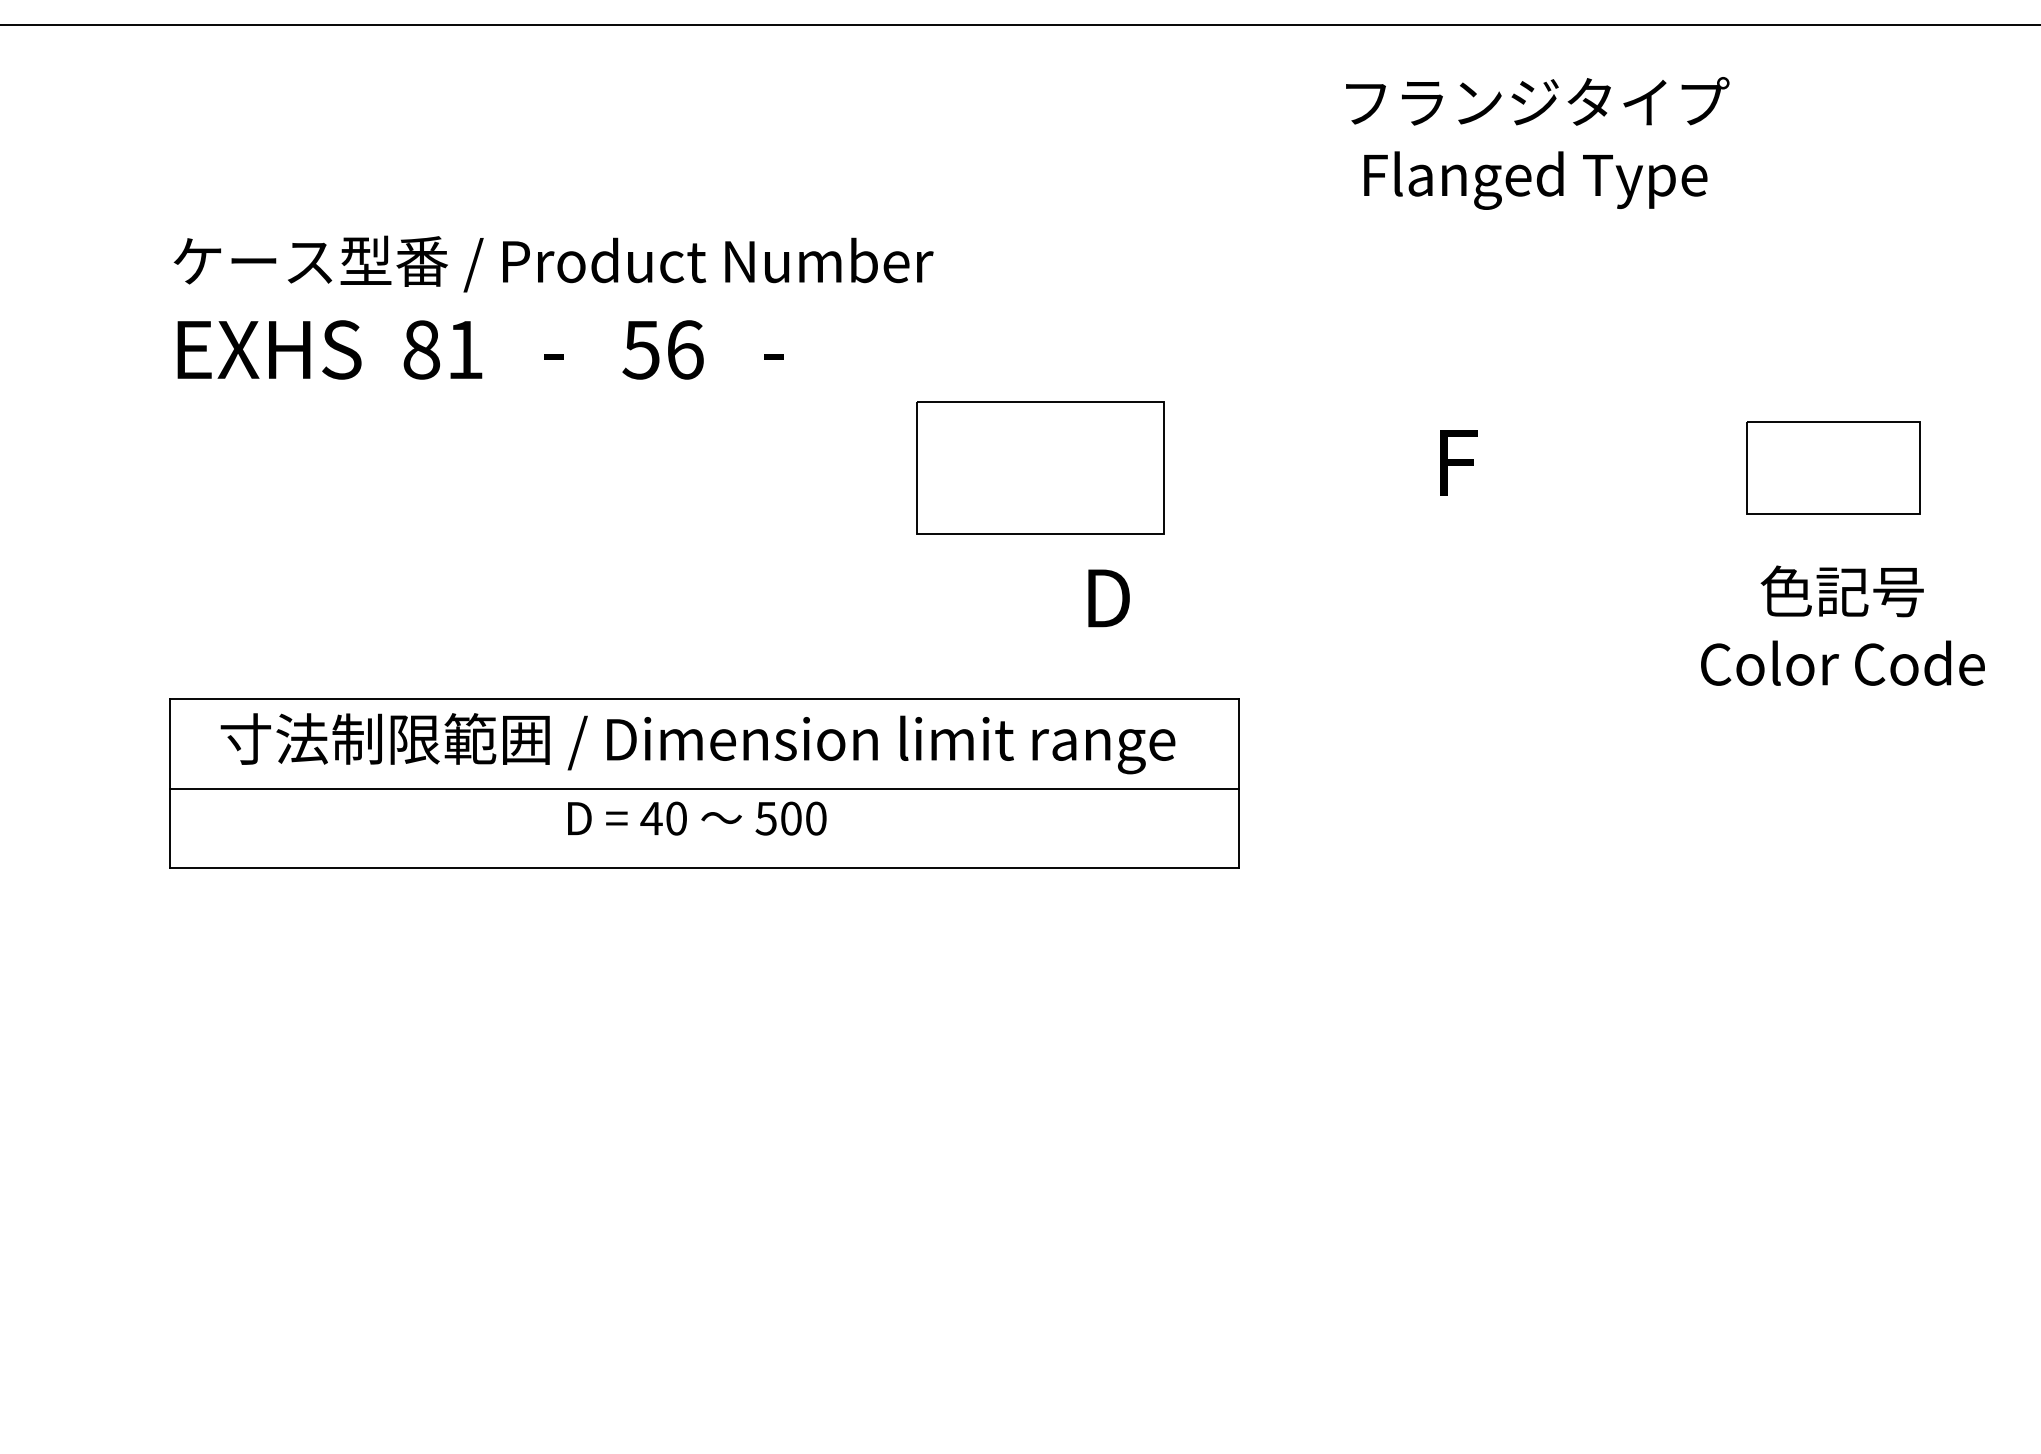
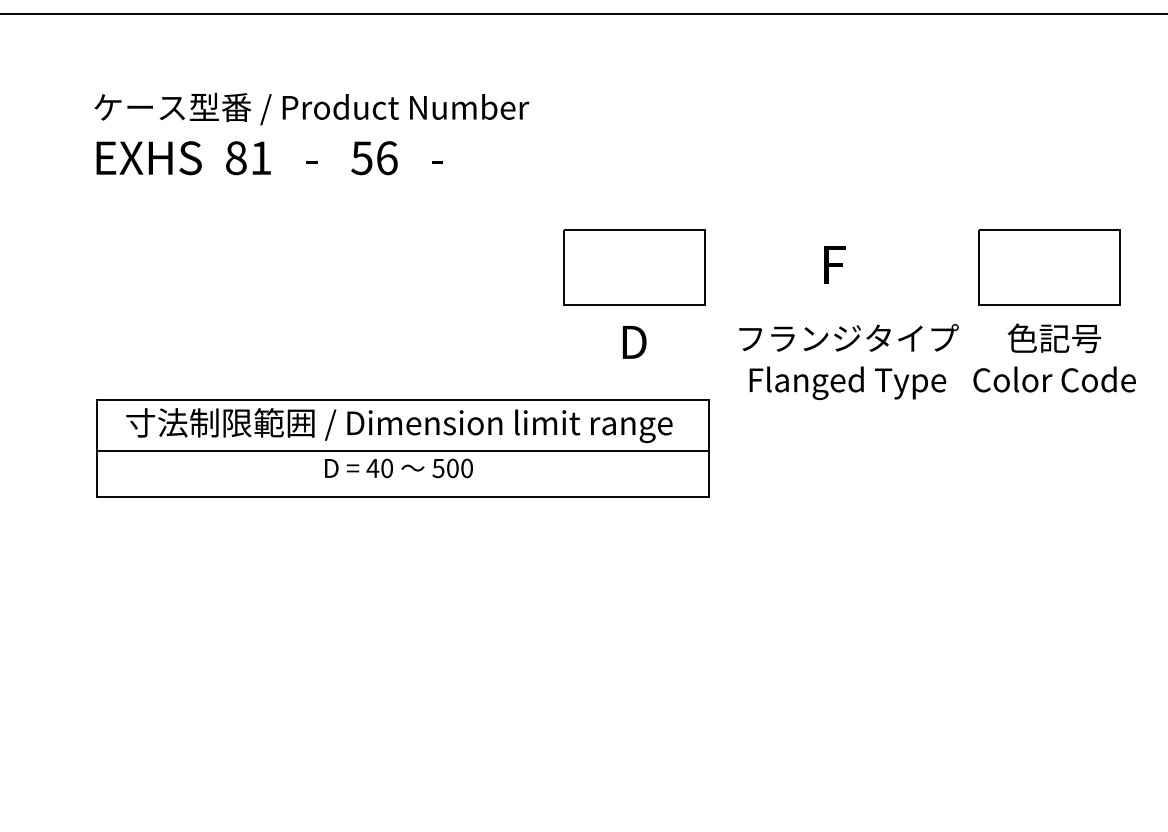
text: (1536, 142) -> (848, 361), moved
text: (553, 306) -> (311, 133), moved
part: (1040, 467) -> (634, 267), moved
part: (1833, 467) -> (1049, 267), size x1.43

